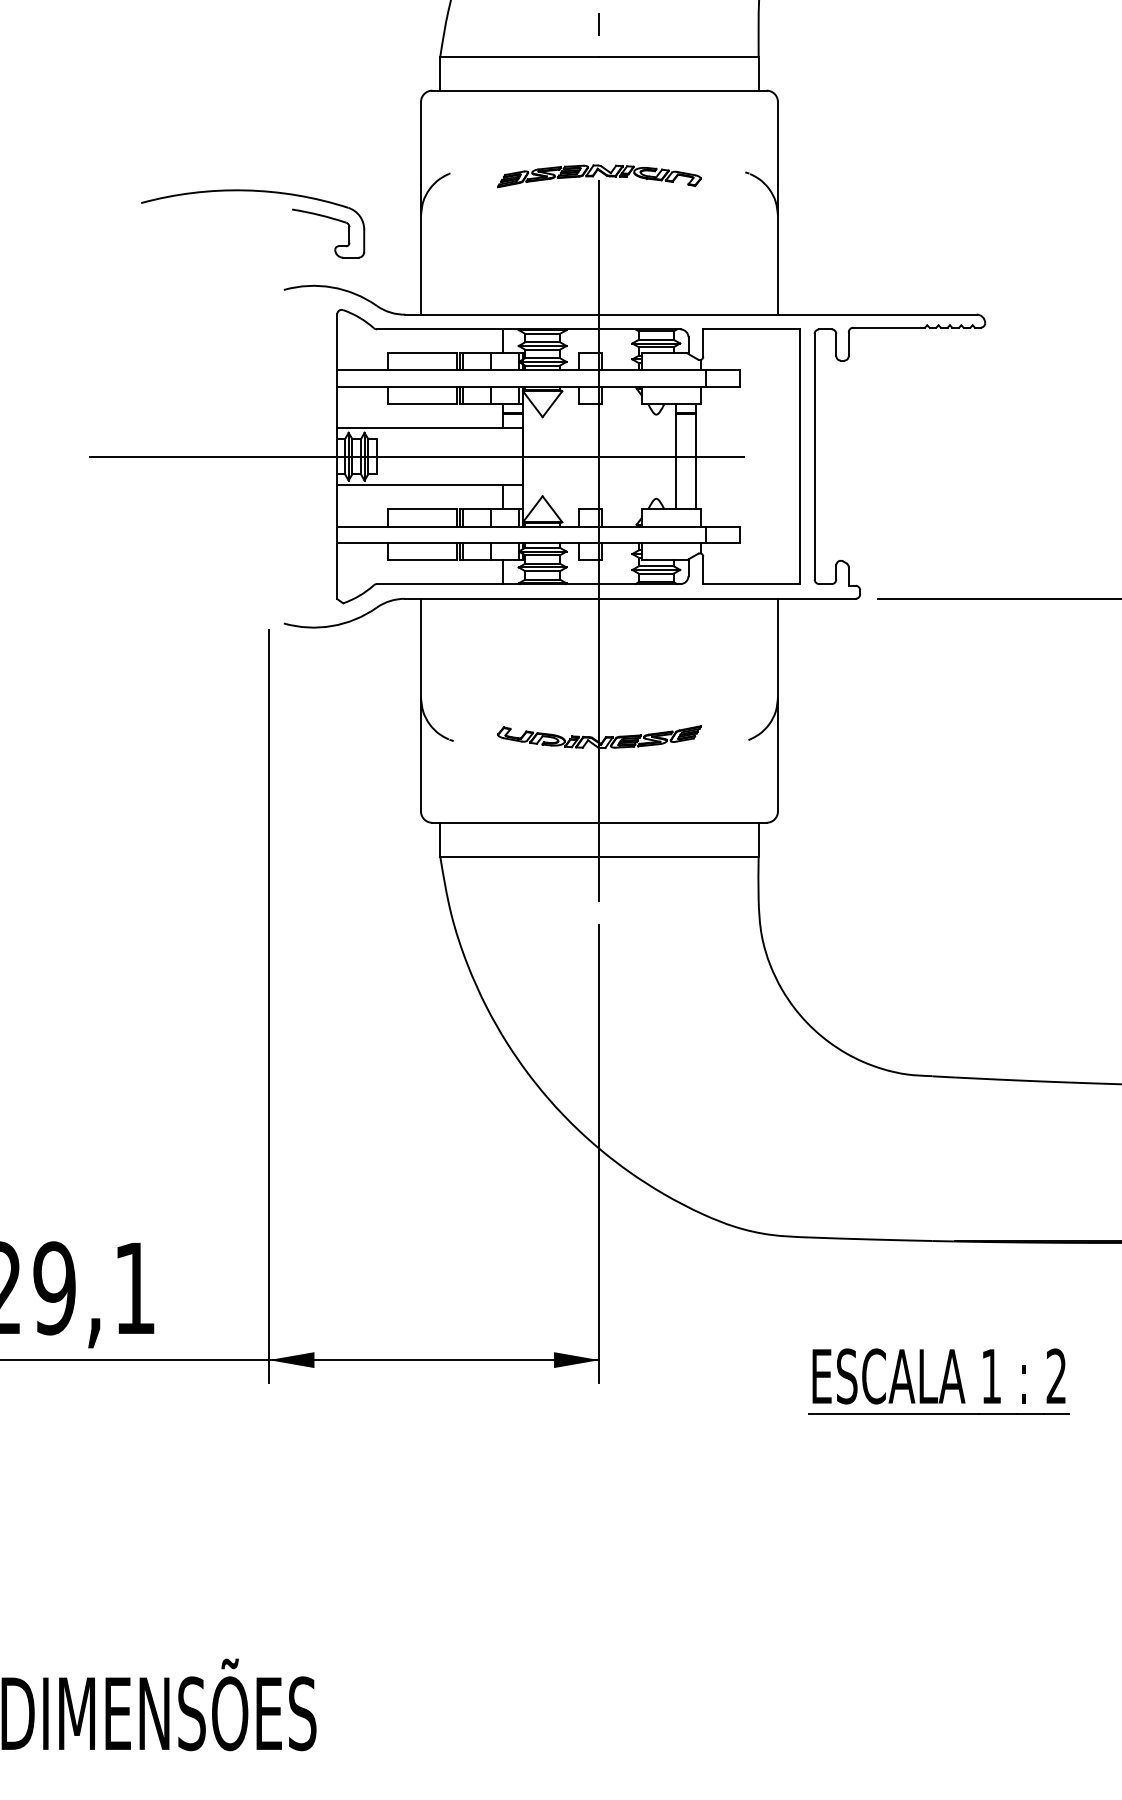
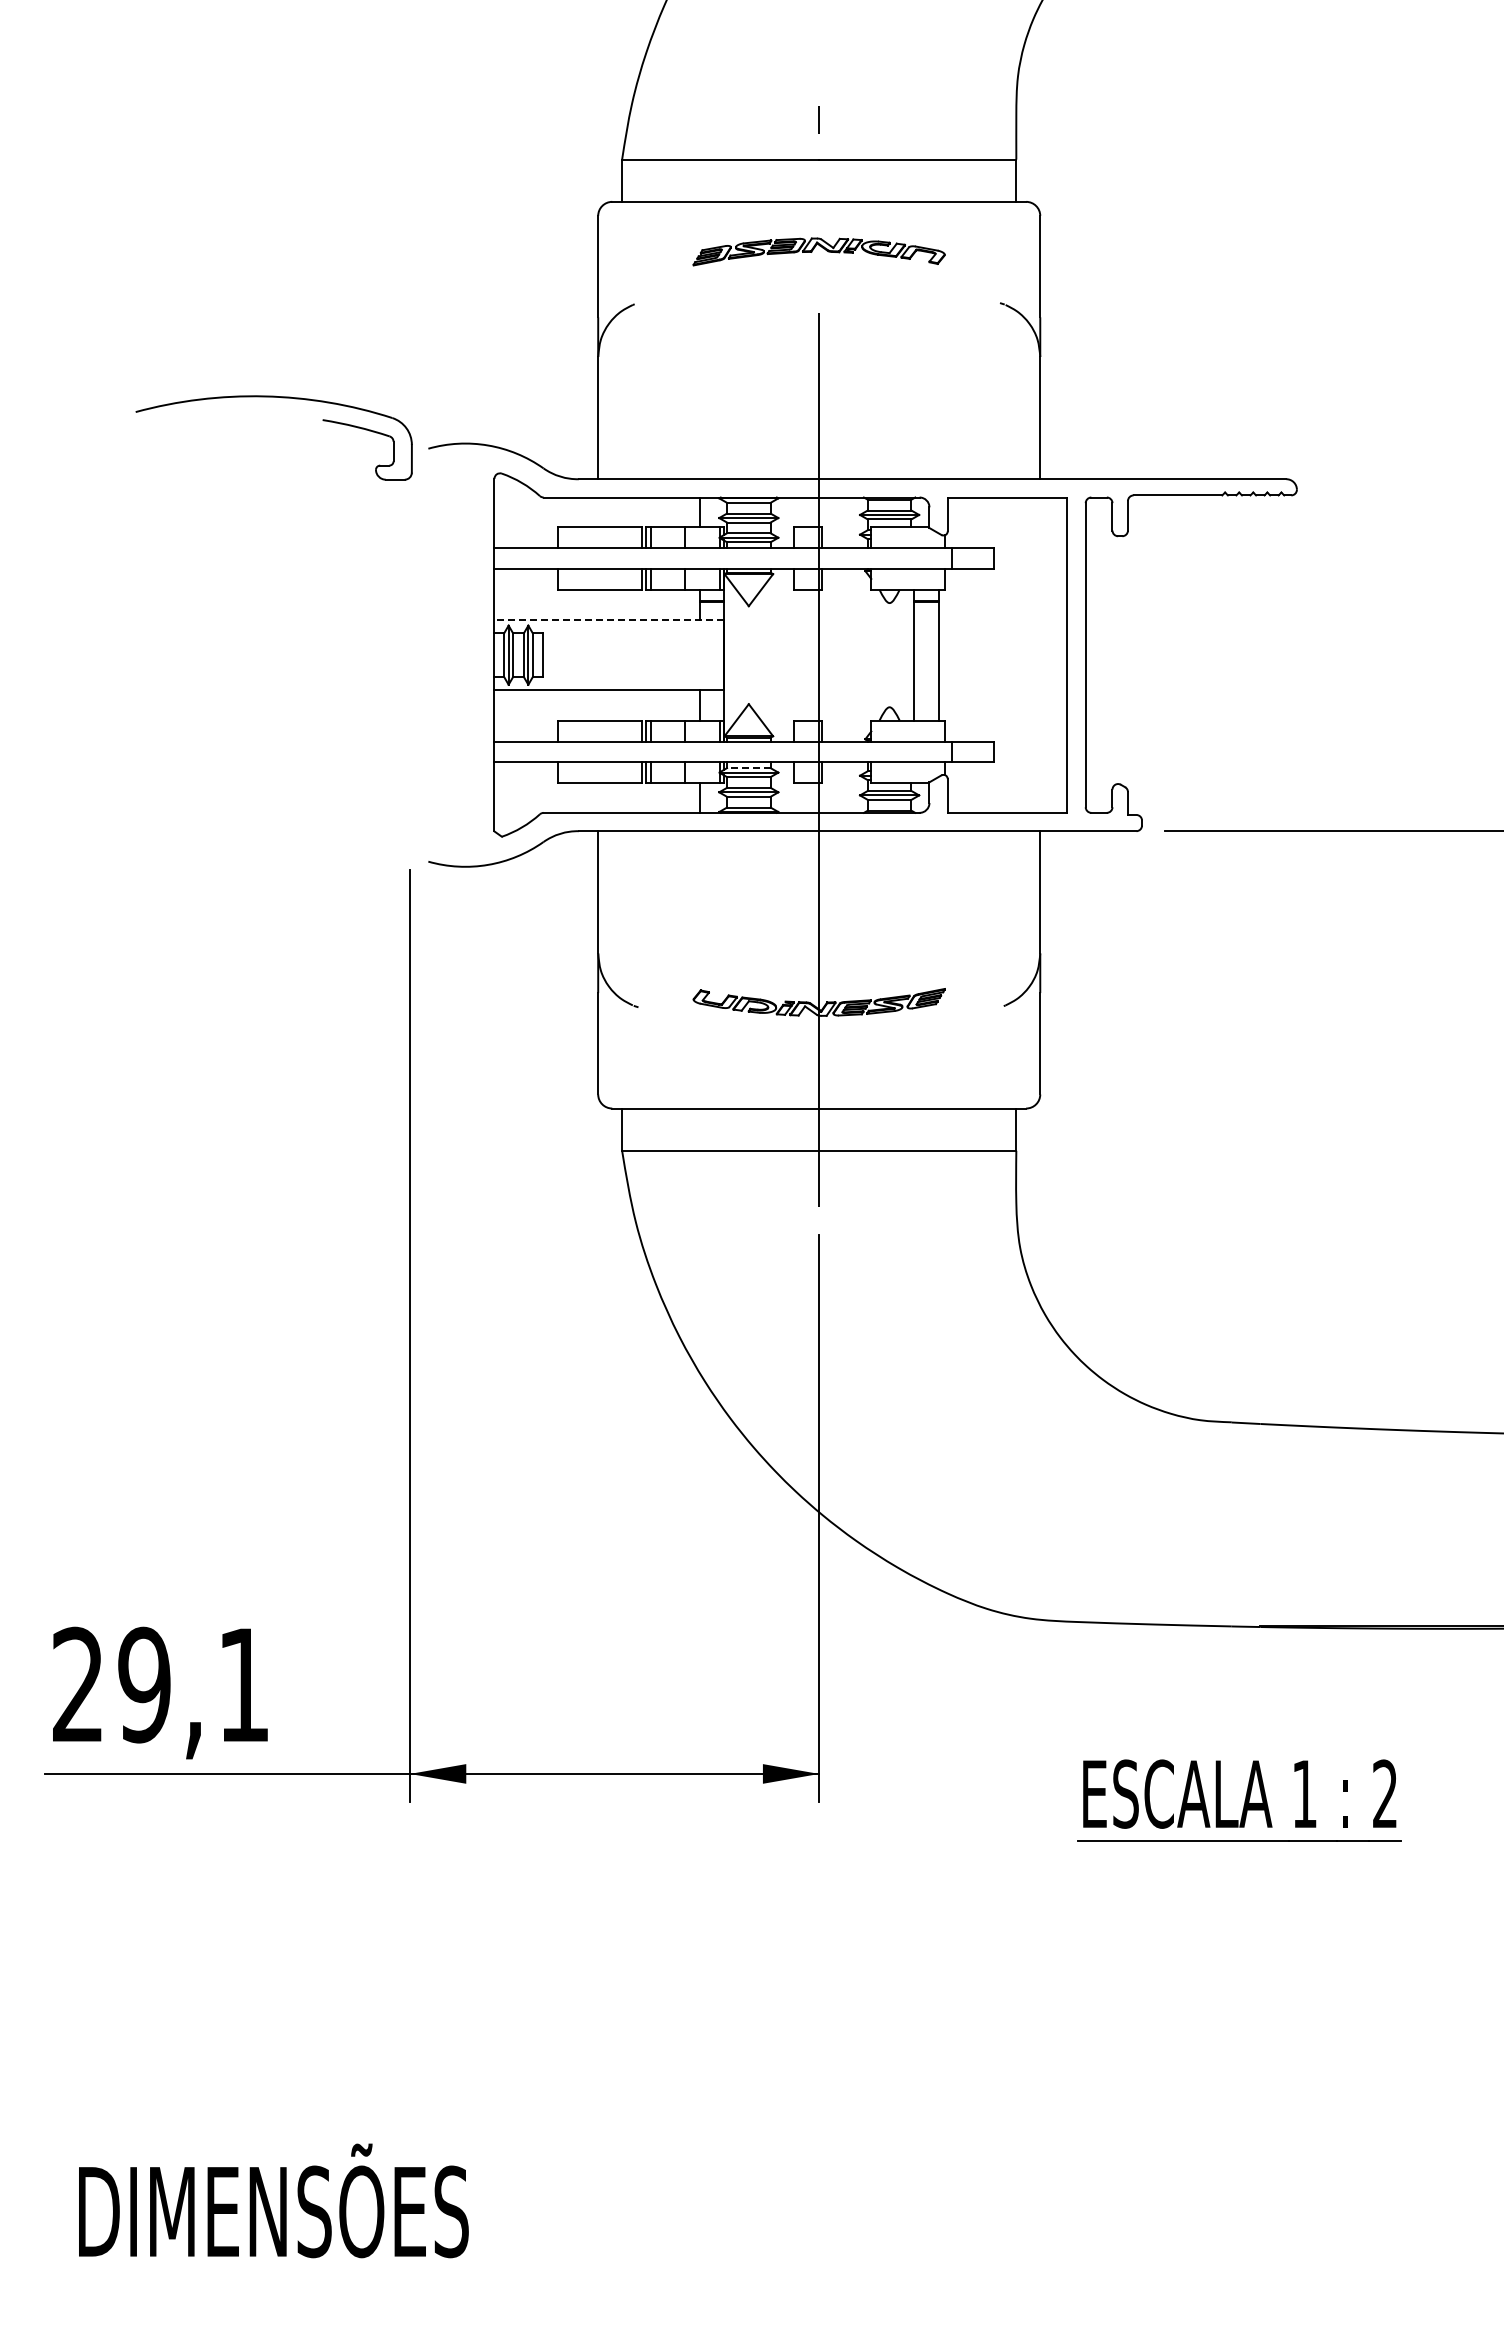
part: (598, 175) -> (818, 251), moved
part: (252, 191) -> (273, 397), moved
line: (430, 428) -> (609, 620), solid -> dashed
line: (417, 456) -> (593, 655), removed
line: (542, 548) -> (748, 768), solid -> dashed

